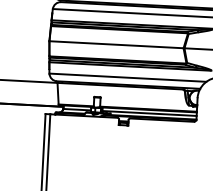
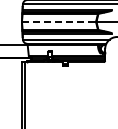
line: (117, 43) -> (59, 21), solid -> dashed

